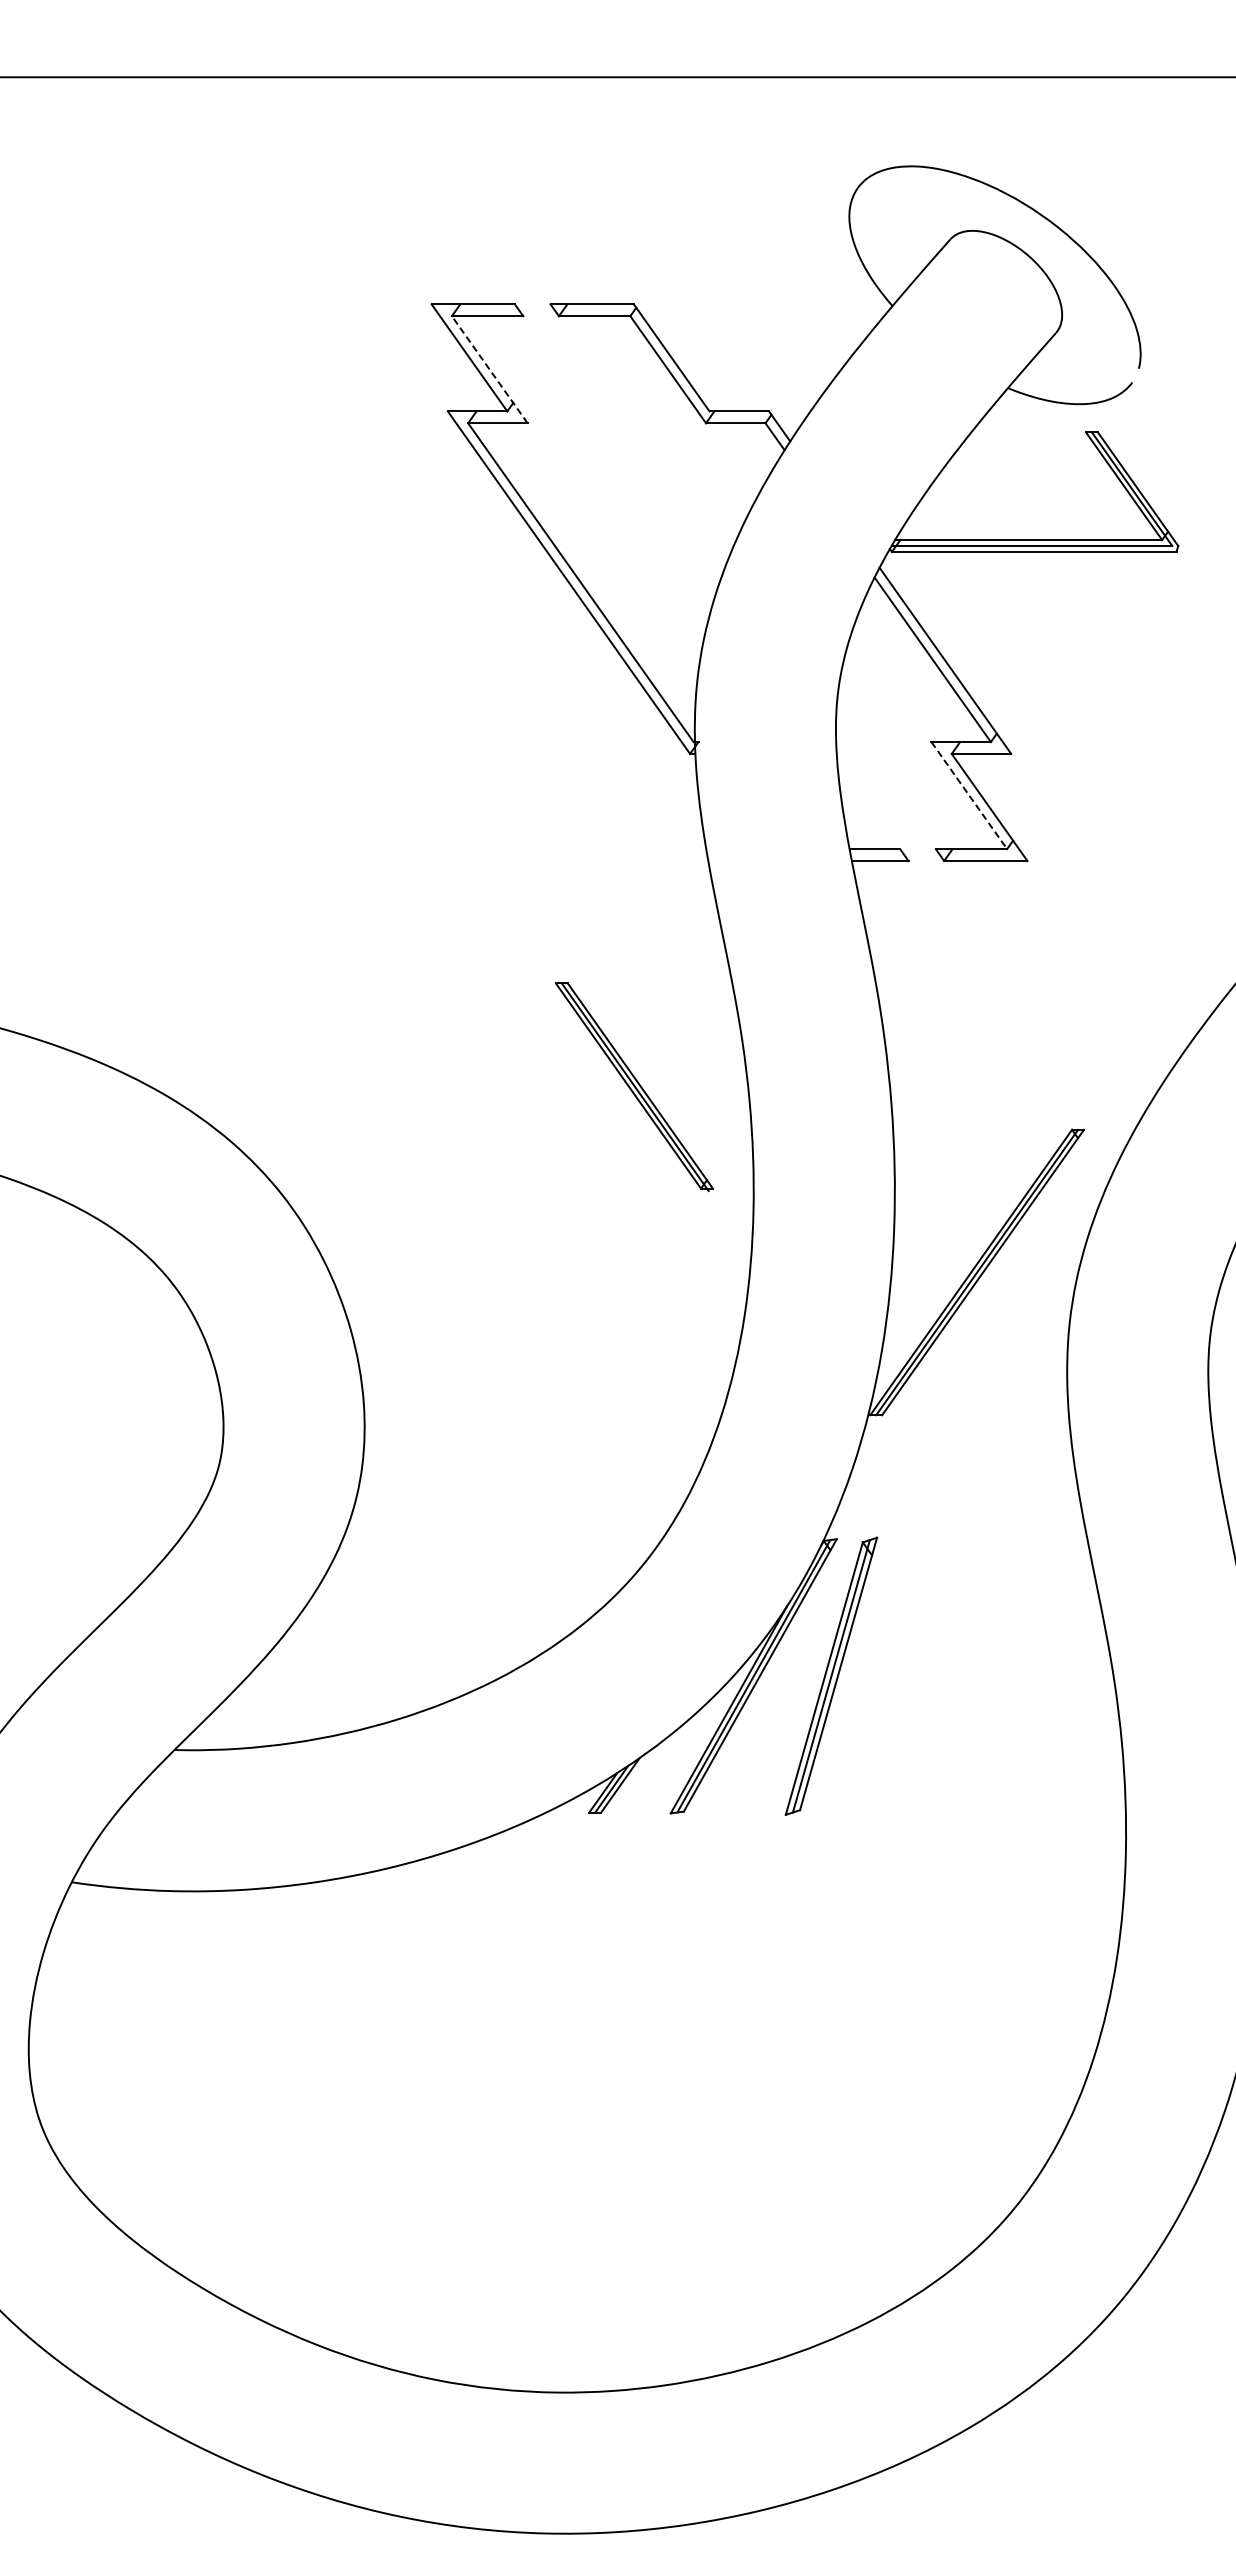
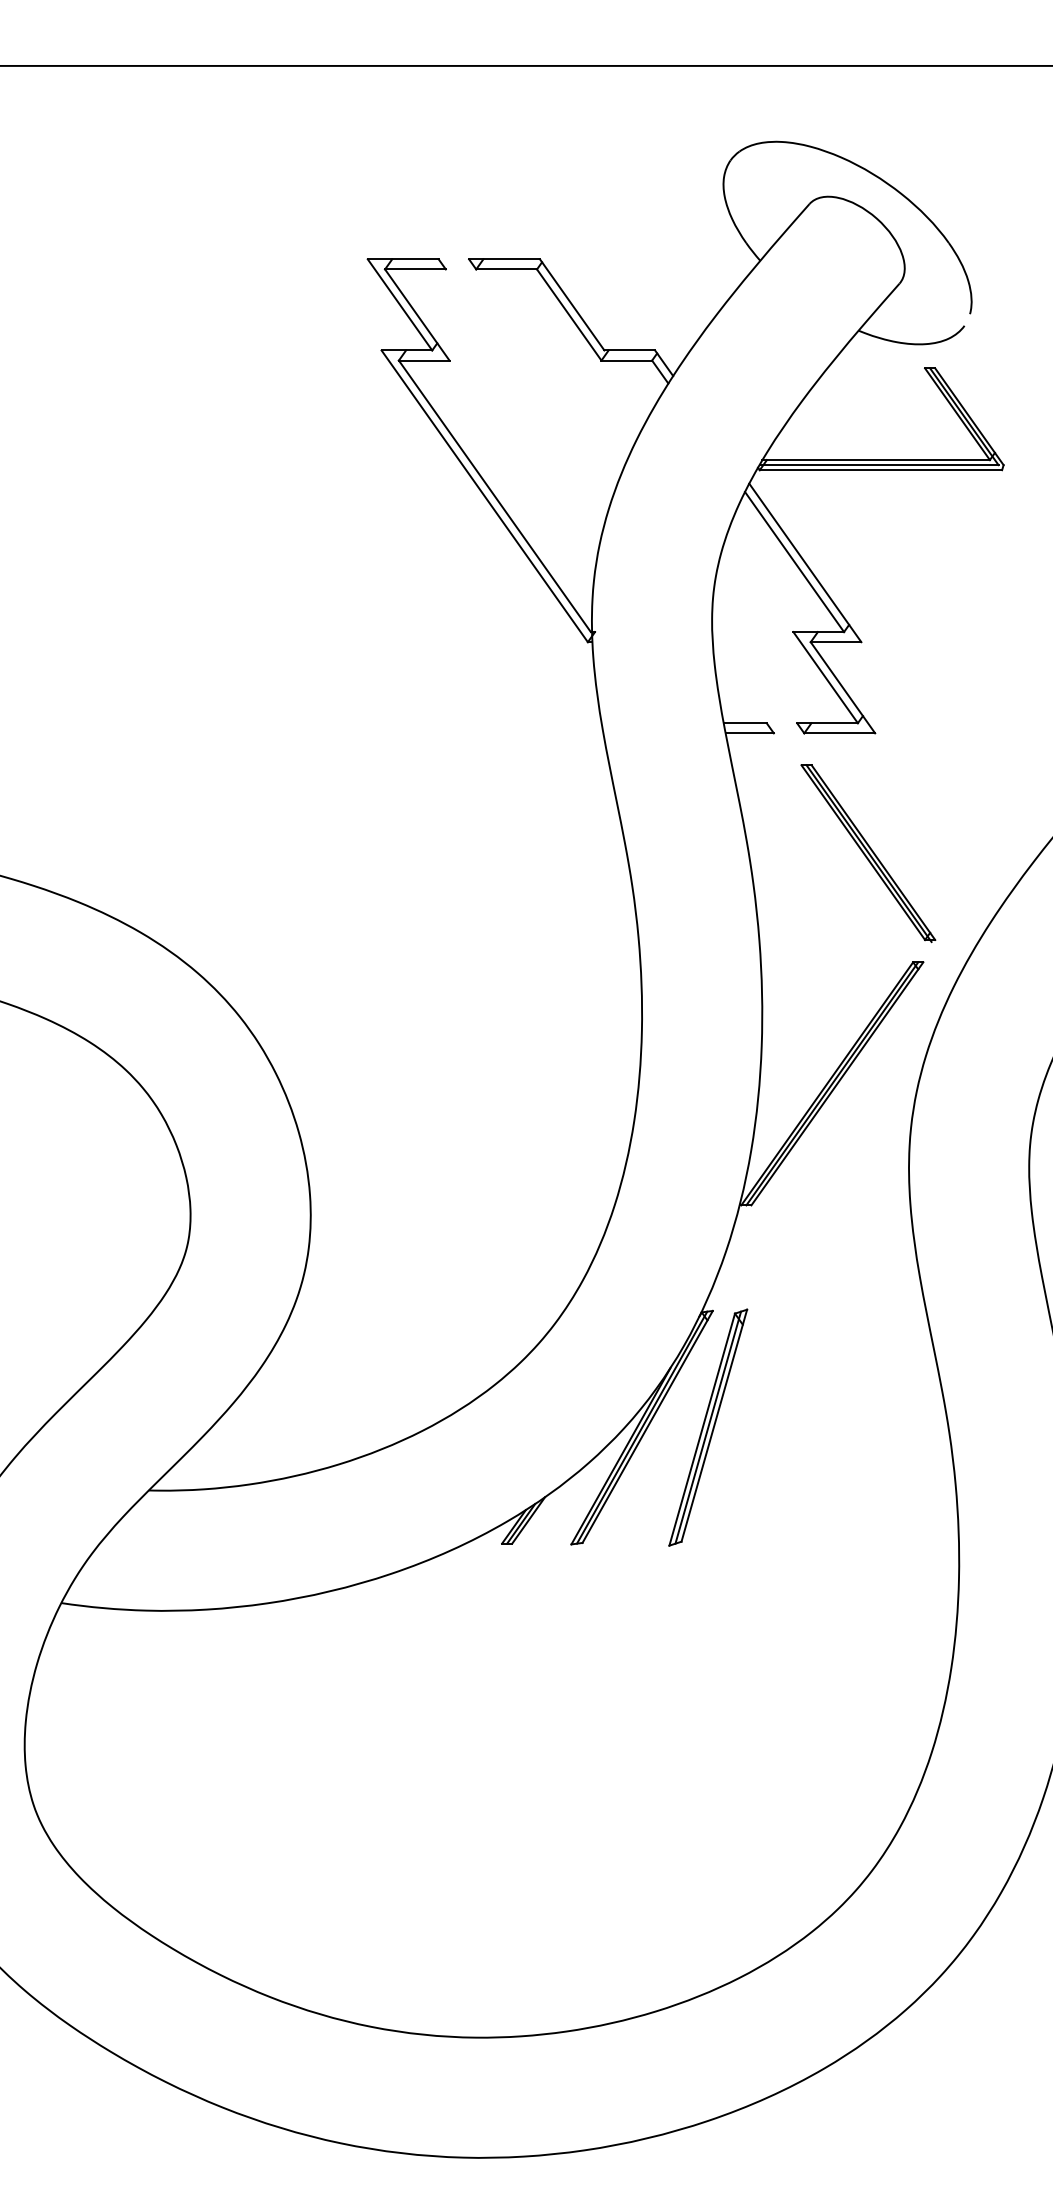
line: (489, 369) -> (417, 314), dashed -> solid
line: (969, 795) -> (825, 677), dashed -> solid
part: (633, 1087) -> (867, 853), moved

